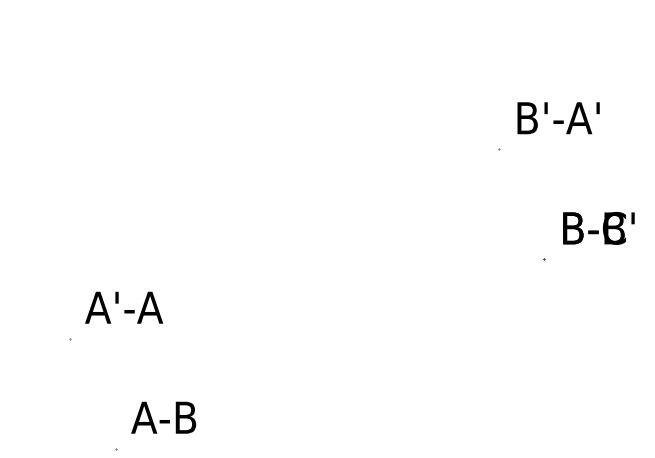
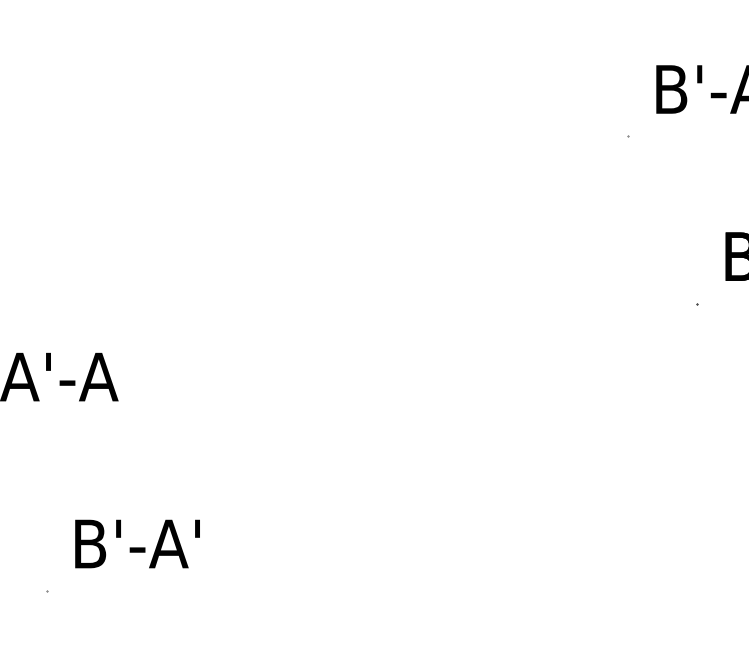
text: (173, 417) -> (134, 543), A-B -> B'-A'

